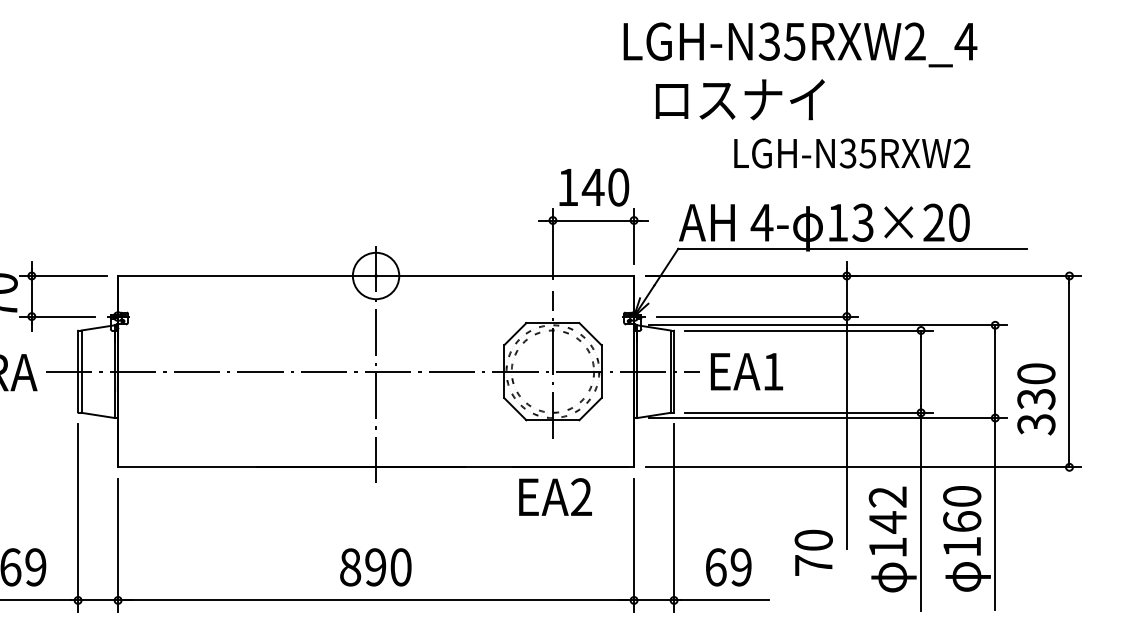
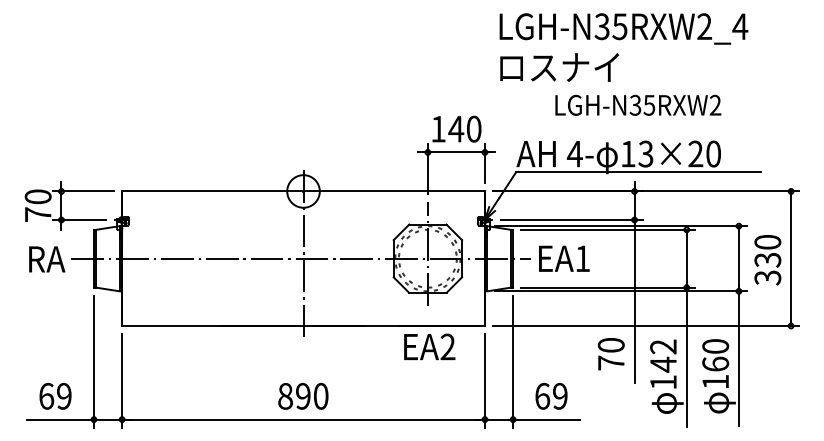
text: (799, 44) -> (623, 28), moved
text: (1035, 399) -> (767, 260), moved
text: (812, 553) -> (610, 354), moved

